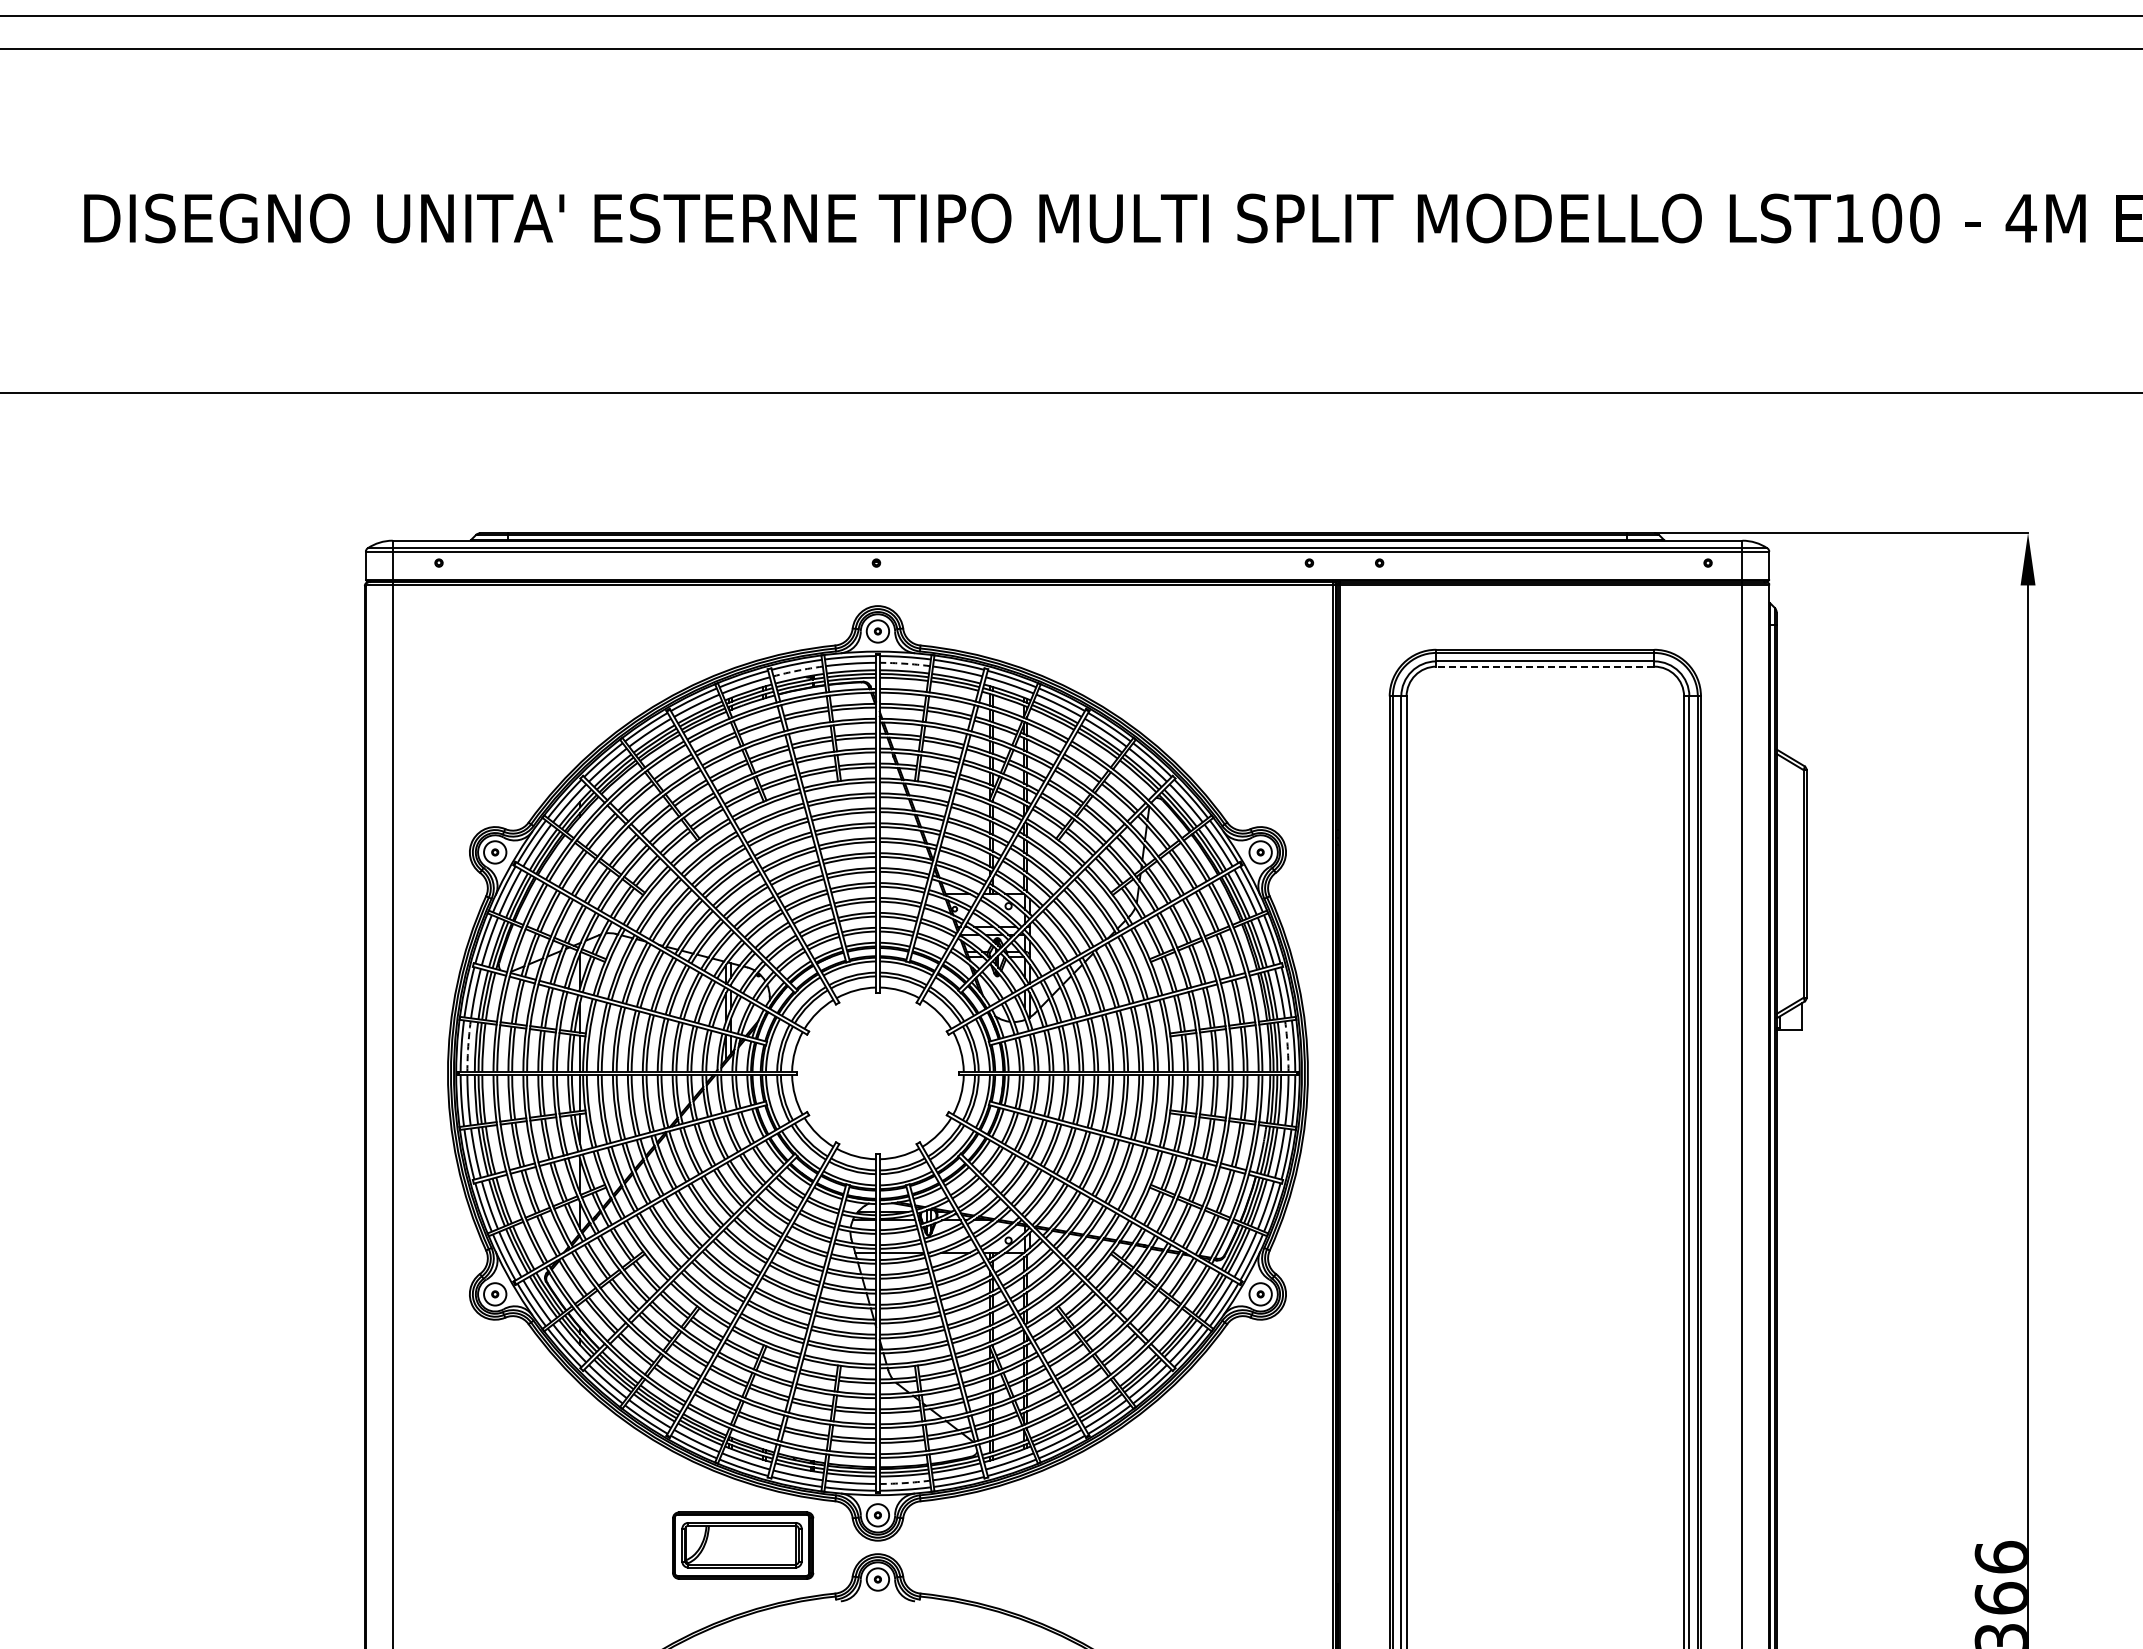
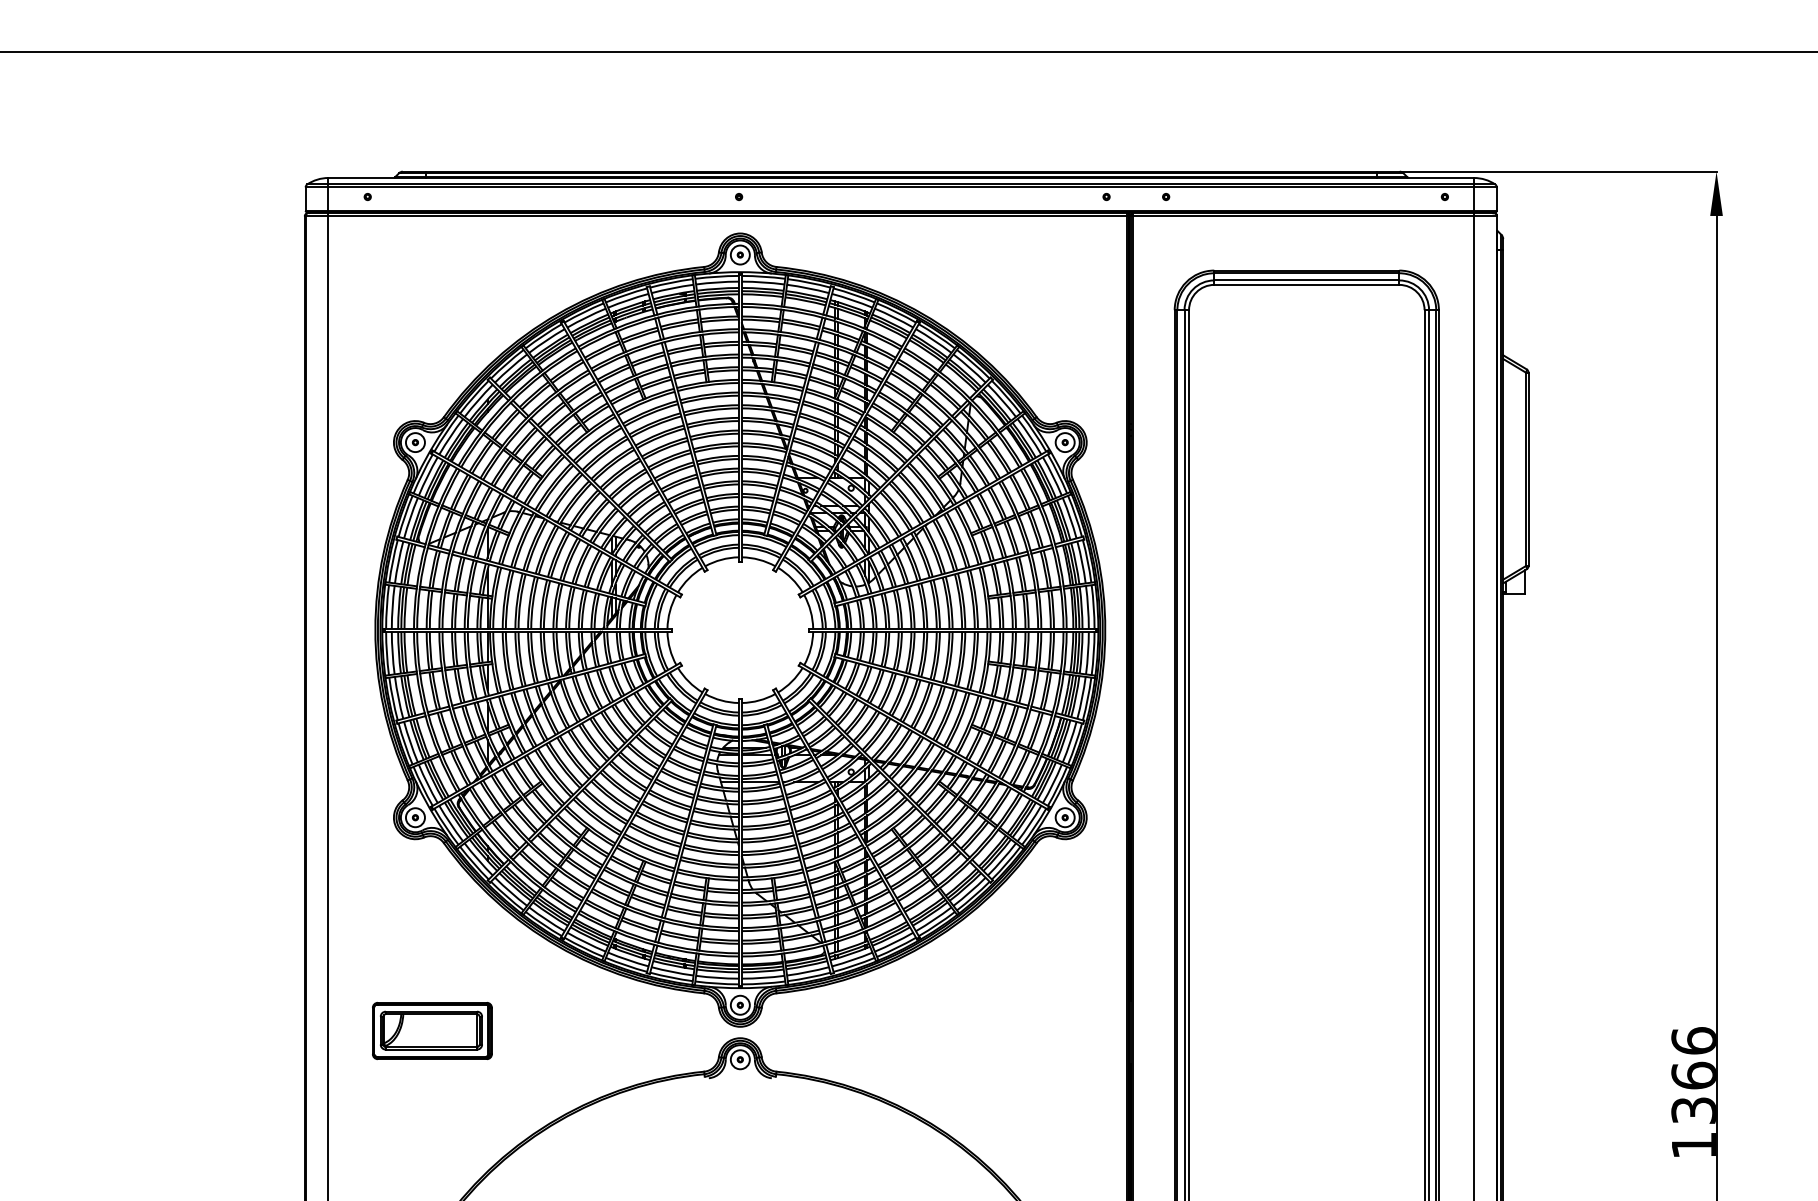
arc: (905, 663) -> (763, 282), dashed -> solid
line: (1545, 666) -> (1306, 284), dashed -> solid
arc: (798, 670) -> (672, 288), dashed -> solid
arc: (468, 1046) -> (392, 607), dashed -> solid
arc: (1287, 1046) -> (1087, 607), dashed -> solid
arc: (905, 1483) -> (763, 978), dashed -> solid
part: (743, 1545) -> (432, 1030), moved

